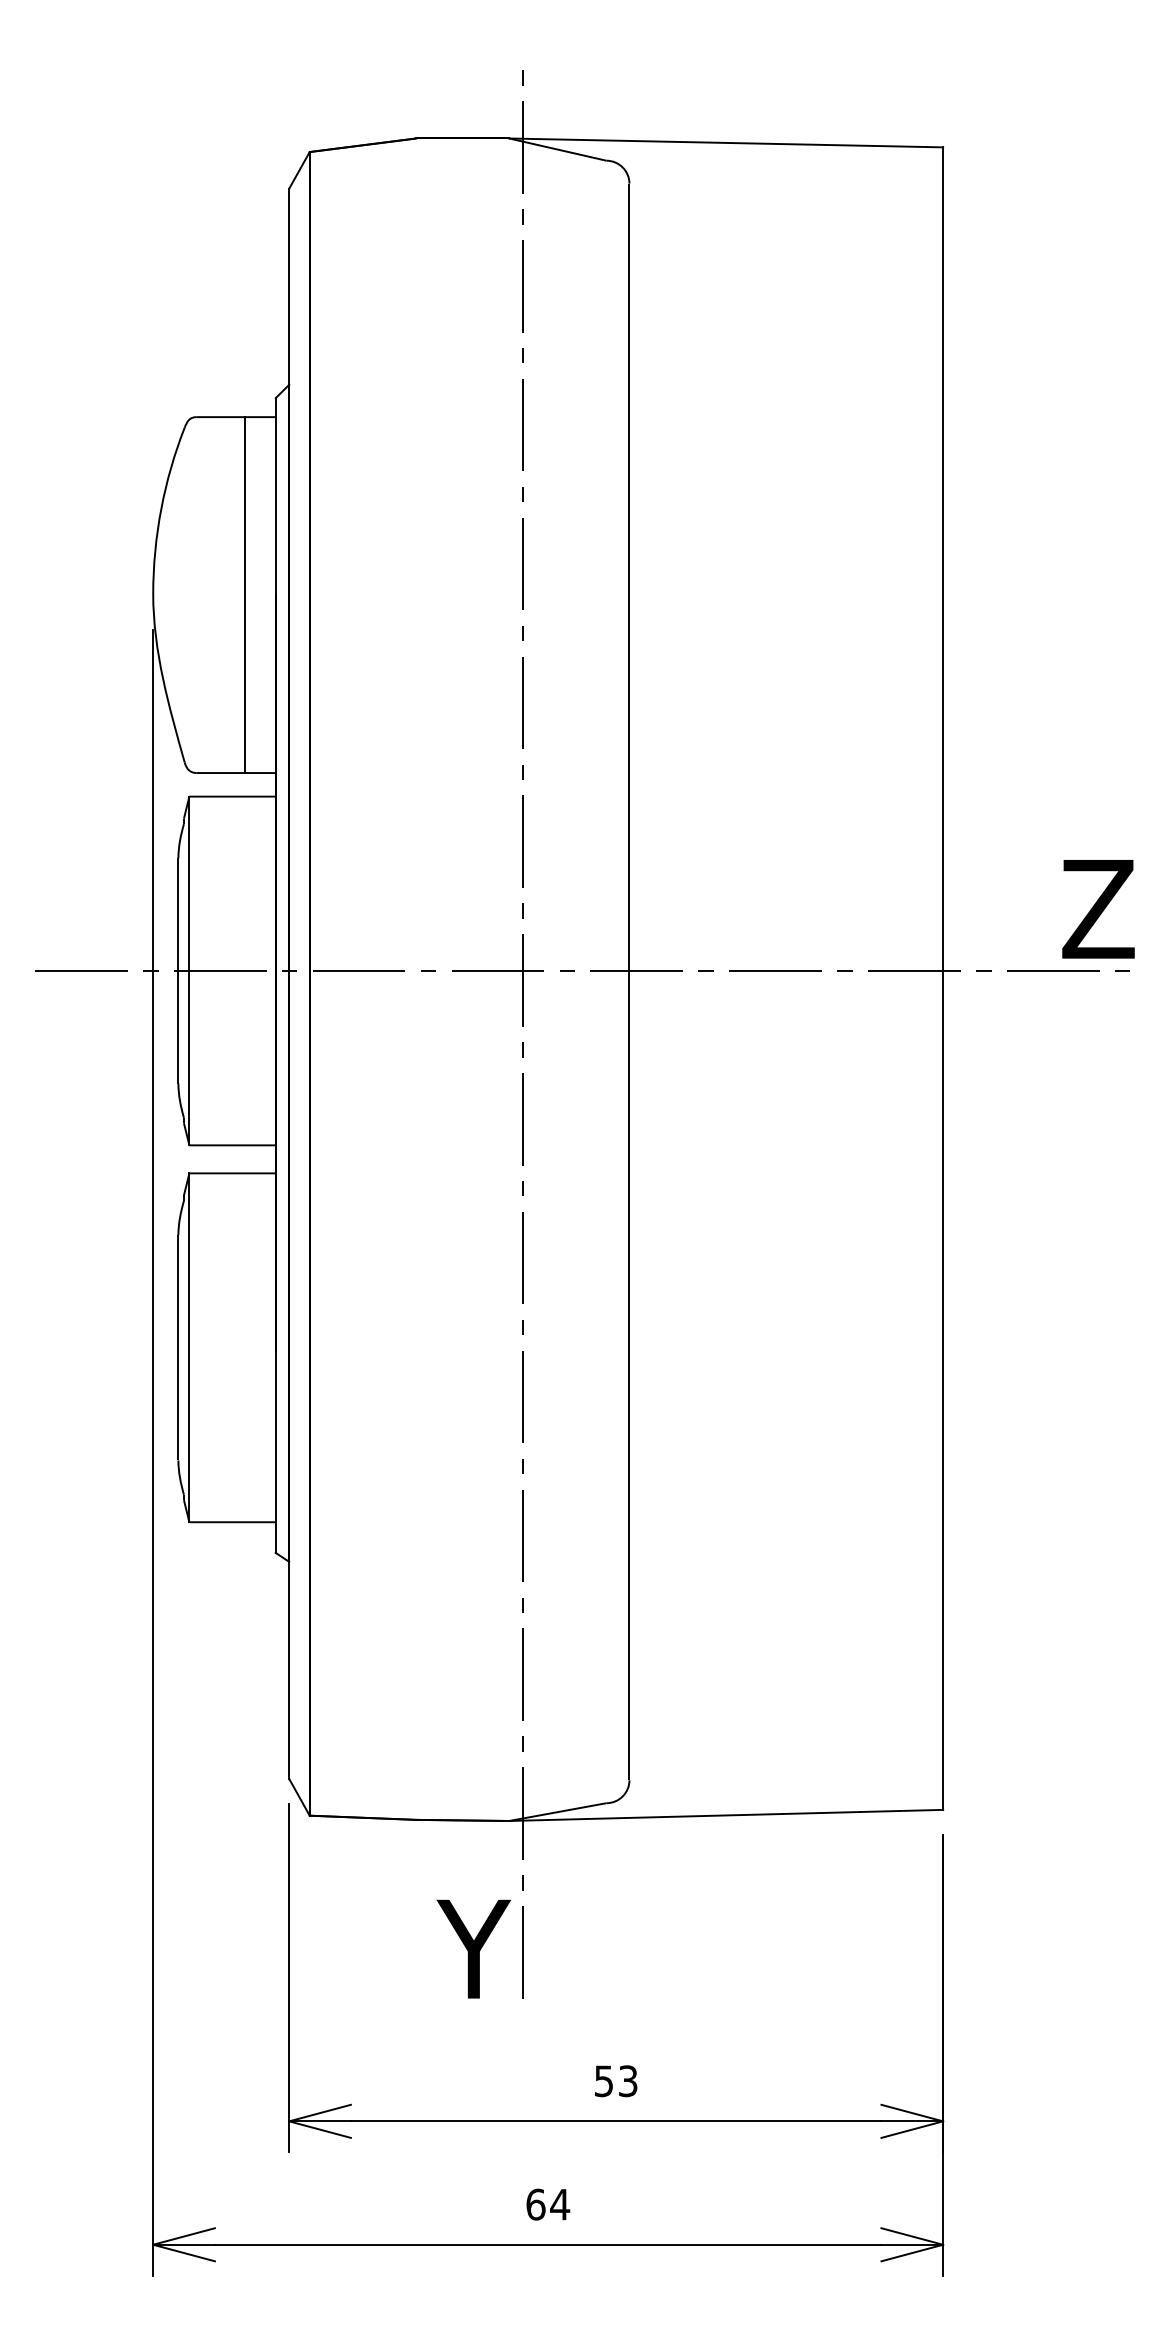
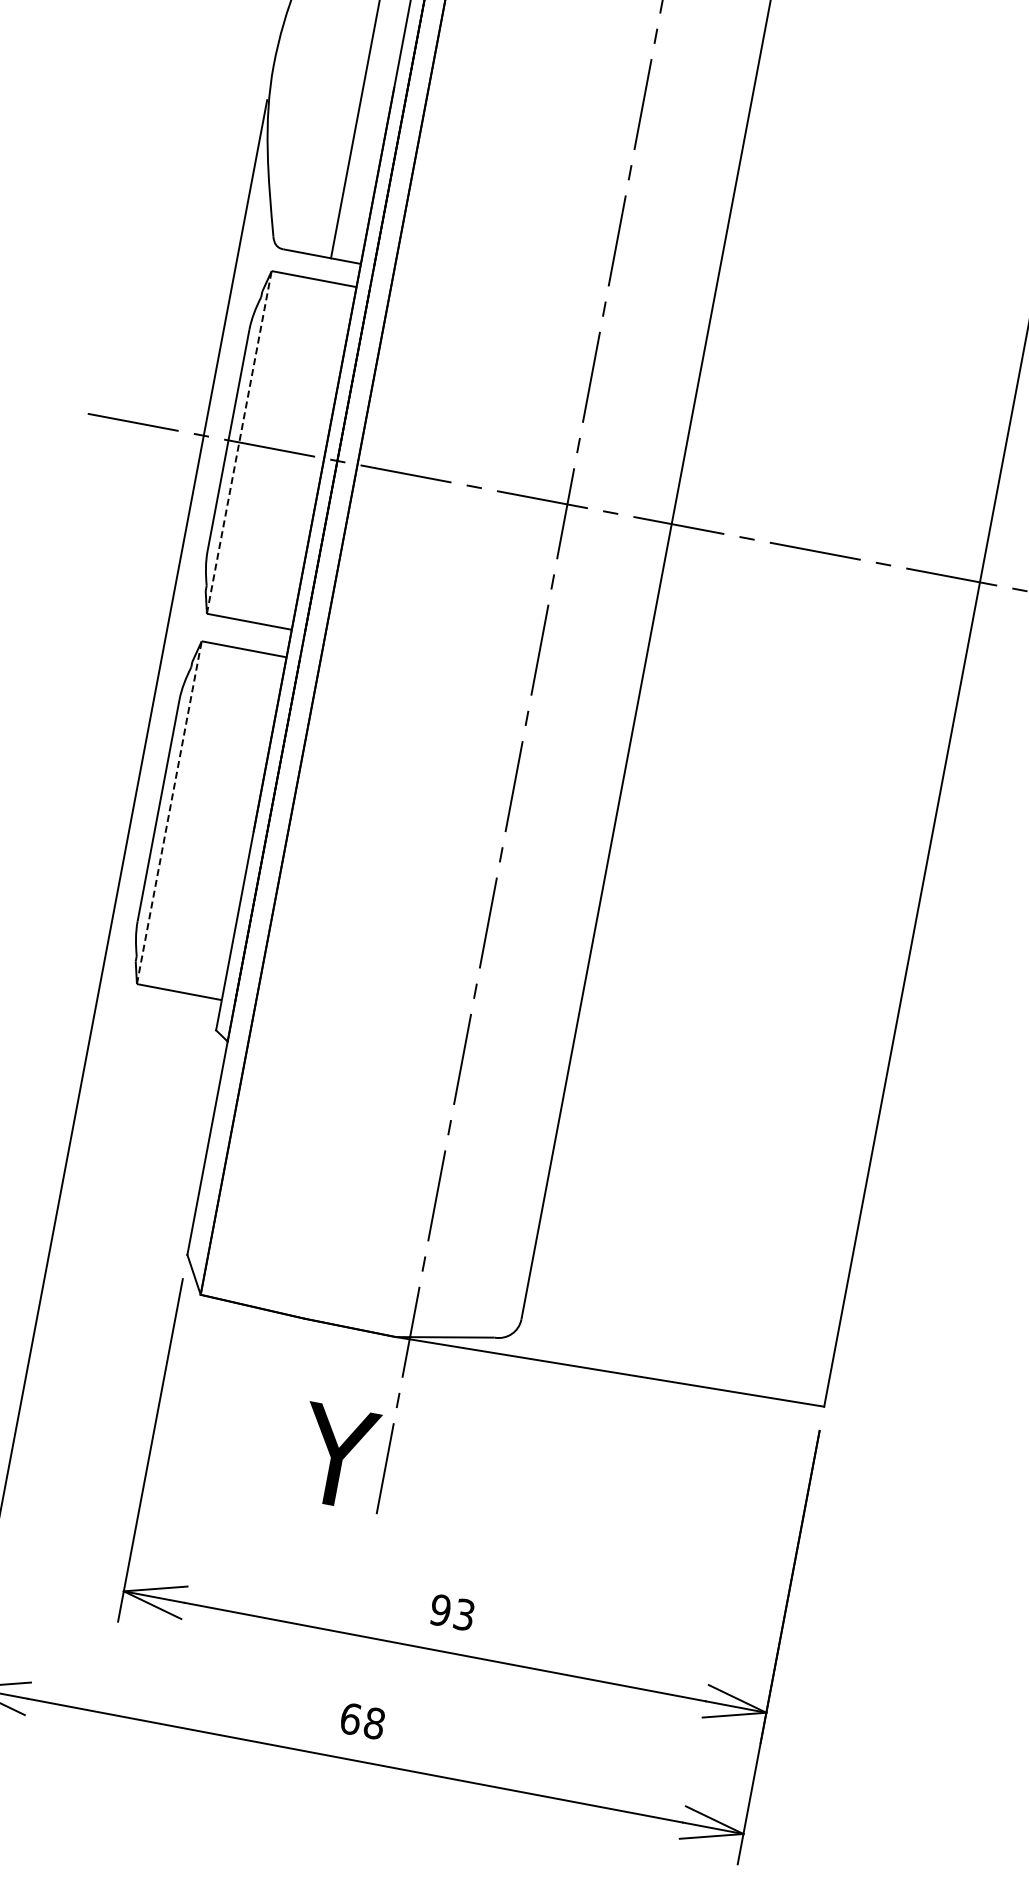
line: (189, 970) -> (239, 441), solid -> dashed
line: (189, 1347) -> (169, 812), solid -> dashed
text: (603, 2081) -> (440, 1610), 53 -> 93
text: (560, 2204) -> (374, 1723), 64 -> 68

